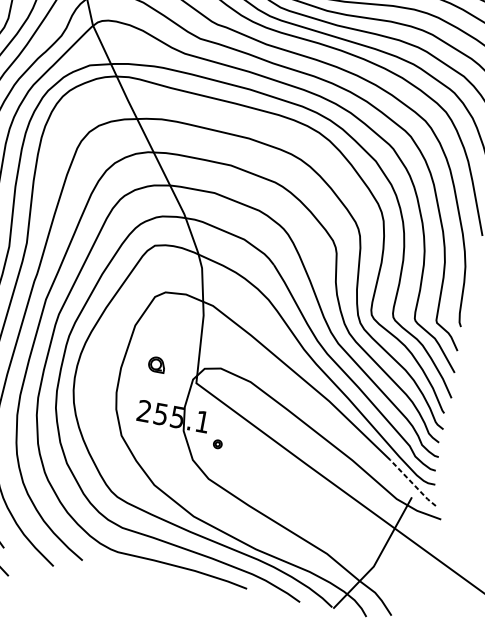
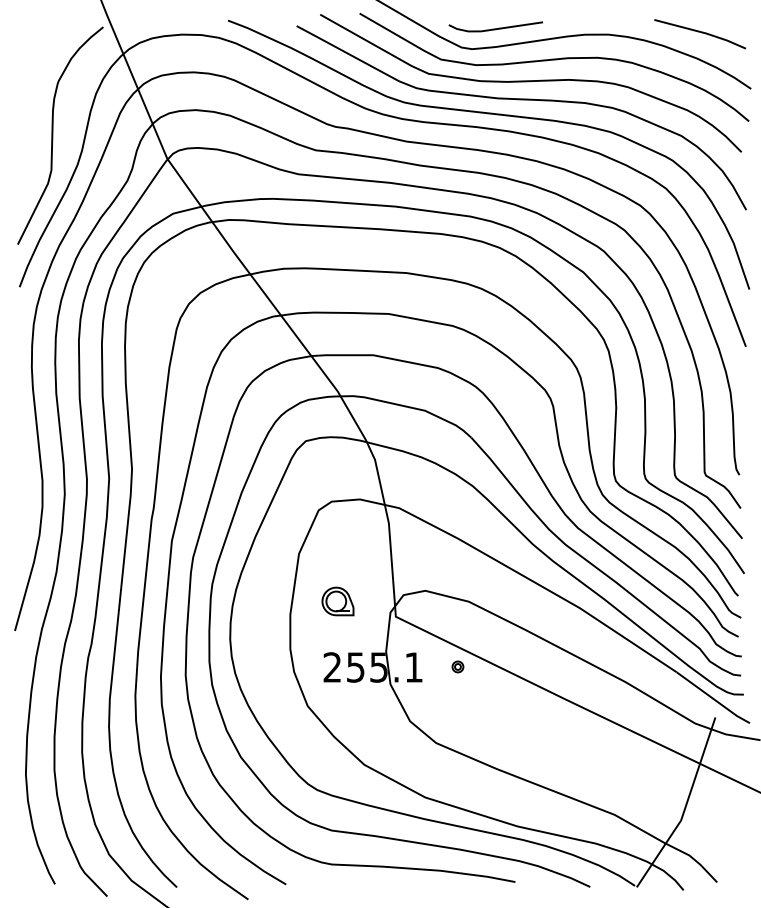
part: (156, 364) -> (337, 601), size x1.43
part: (217, 443) -> (457, 666), moved
line: (412, 483) -> (712, 698), dashed -> solid

